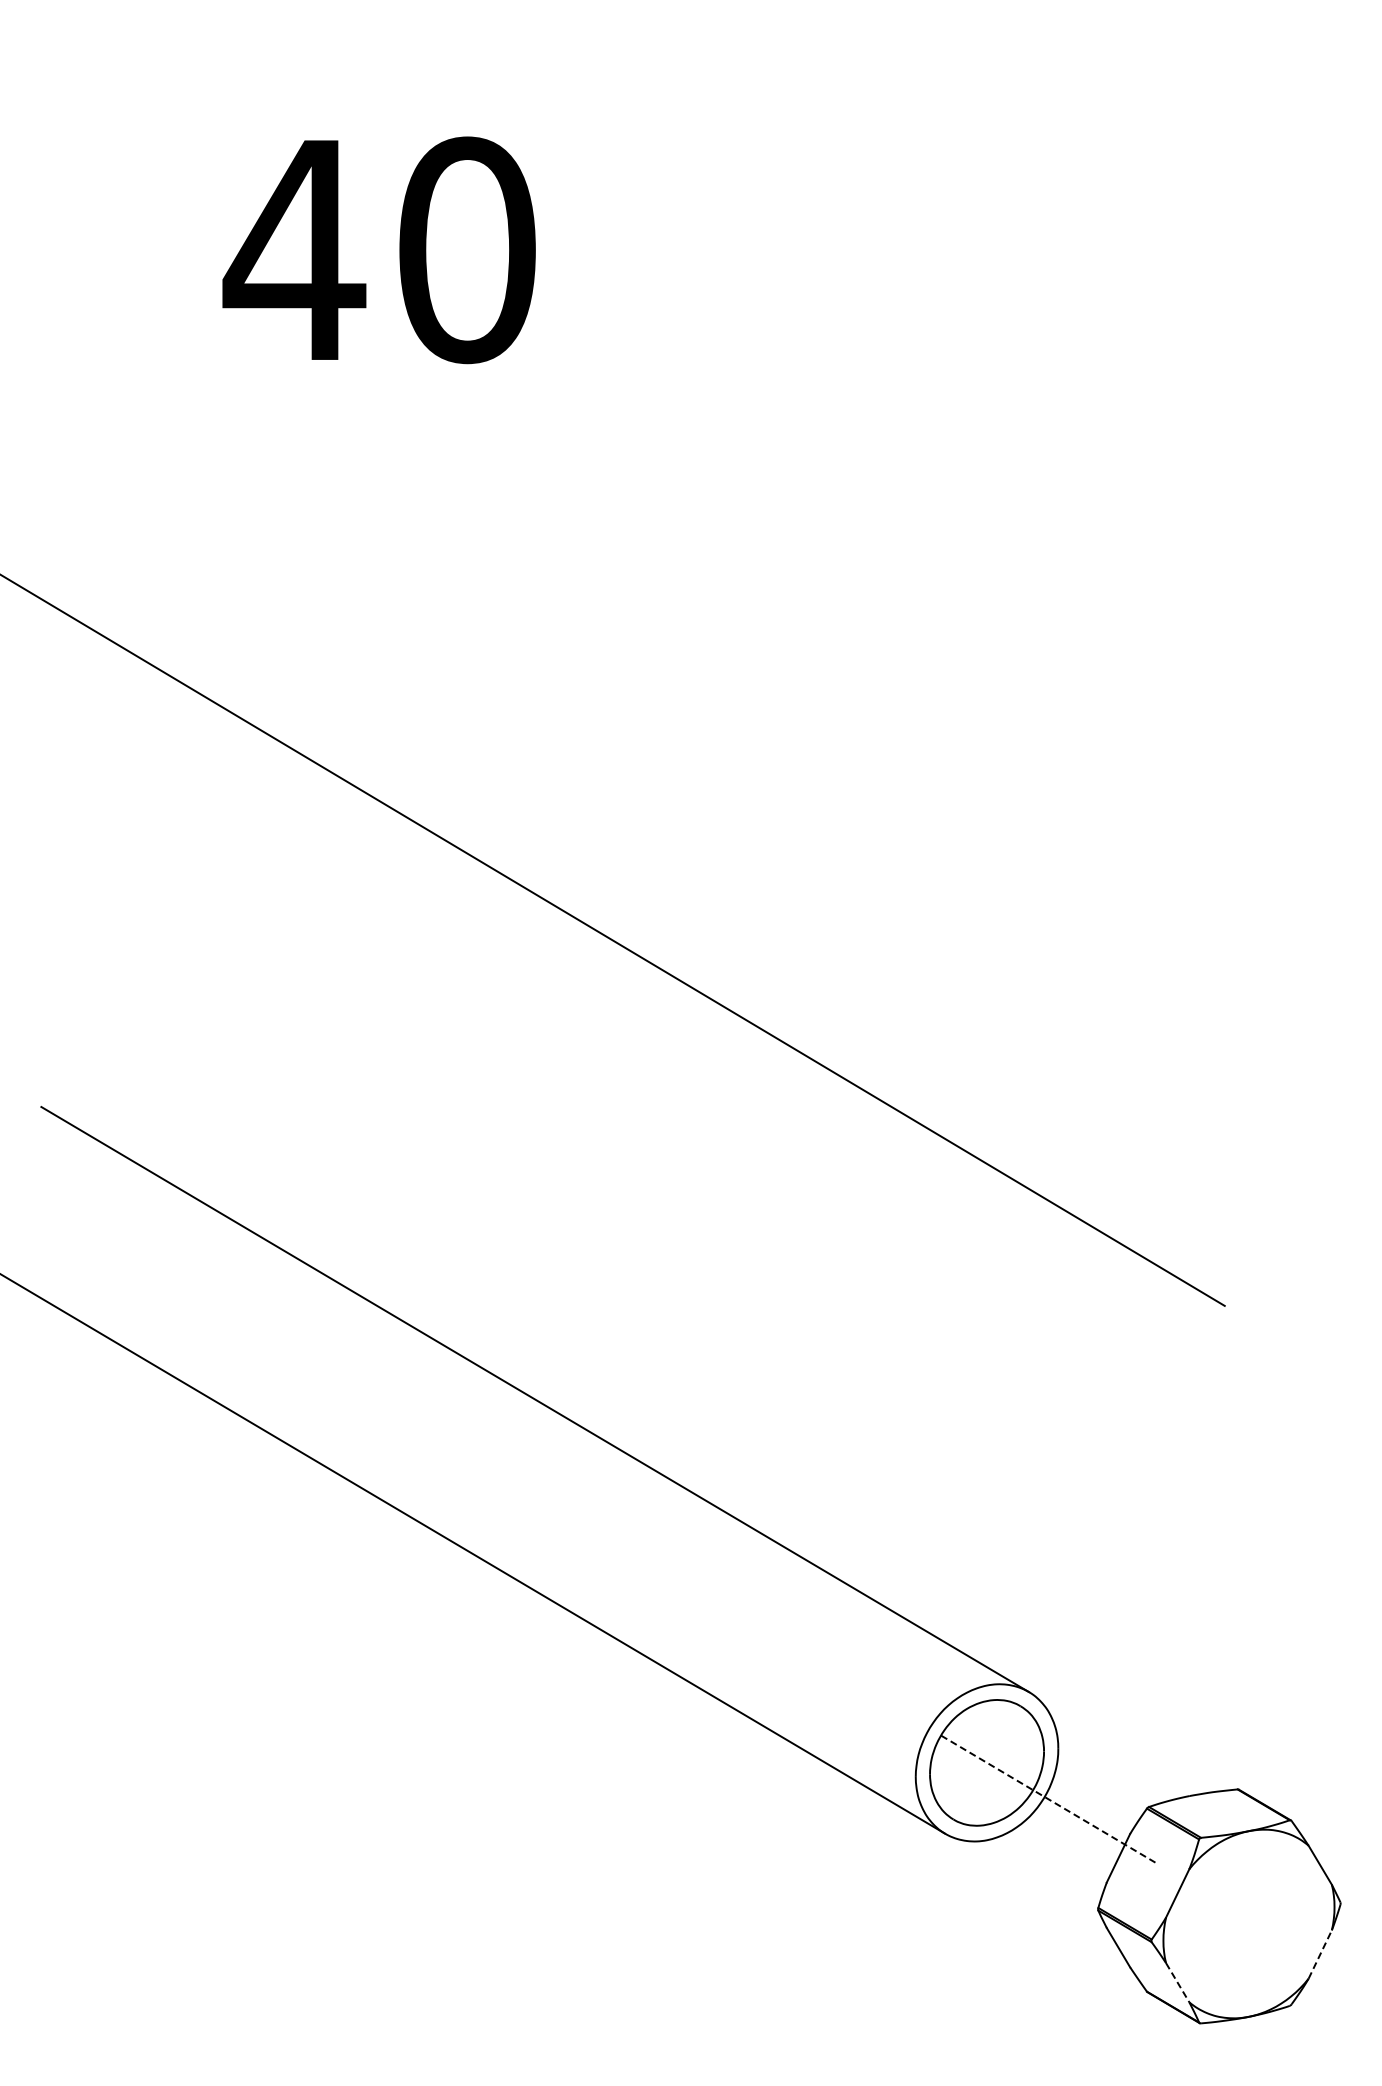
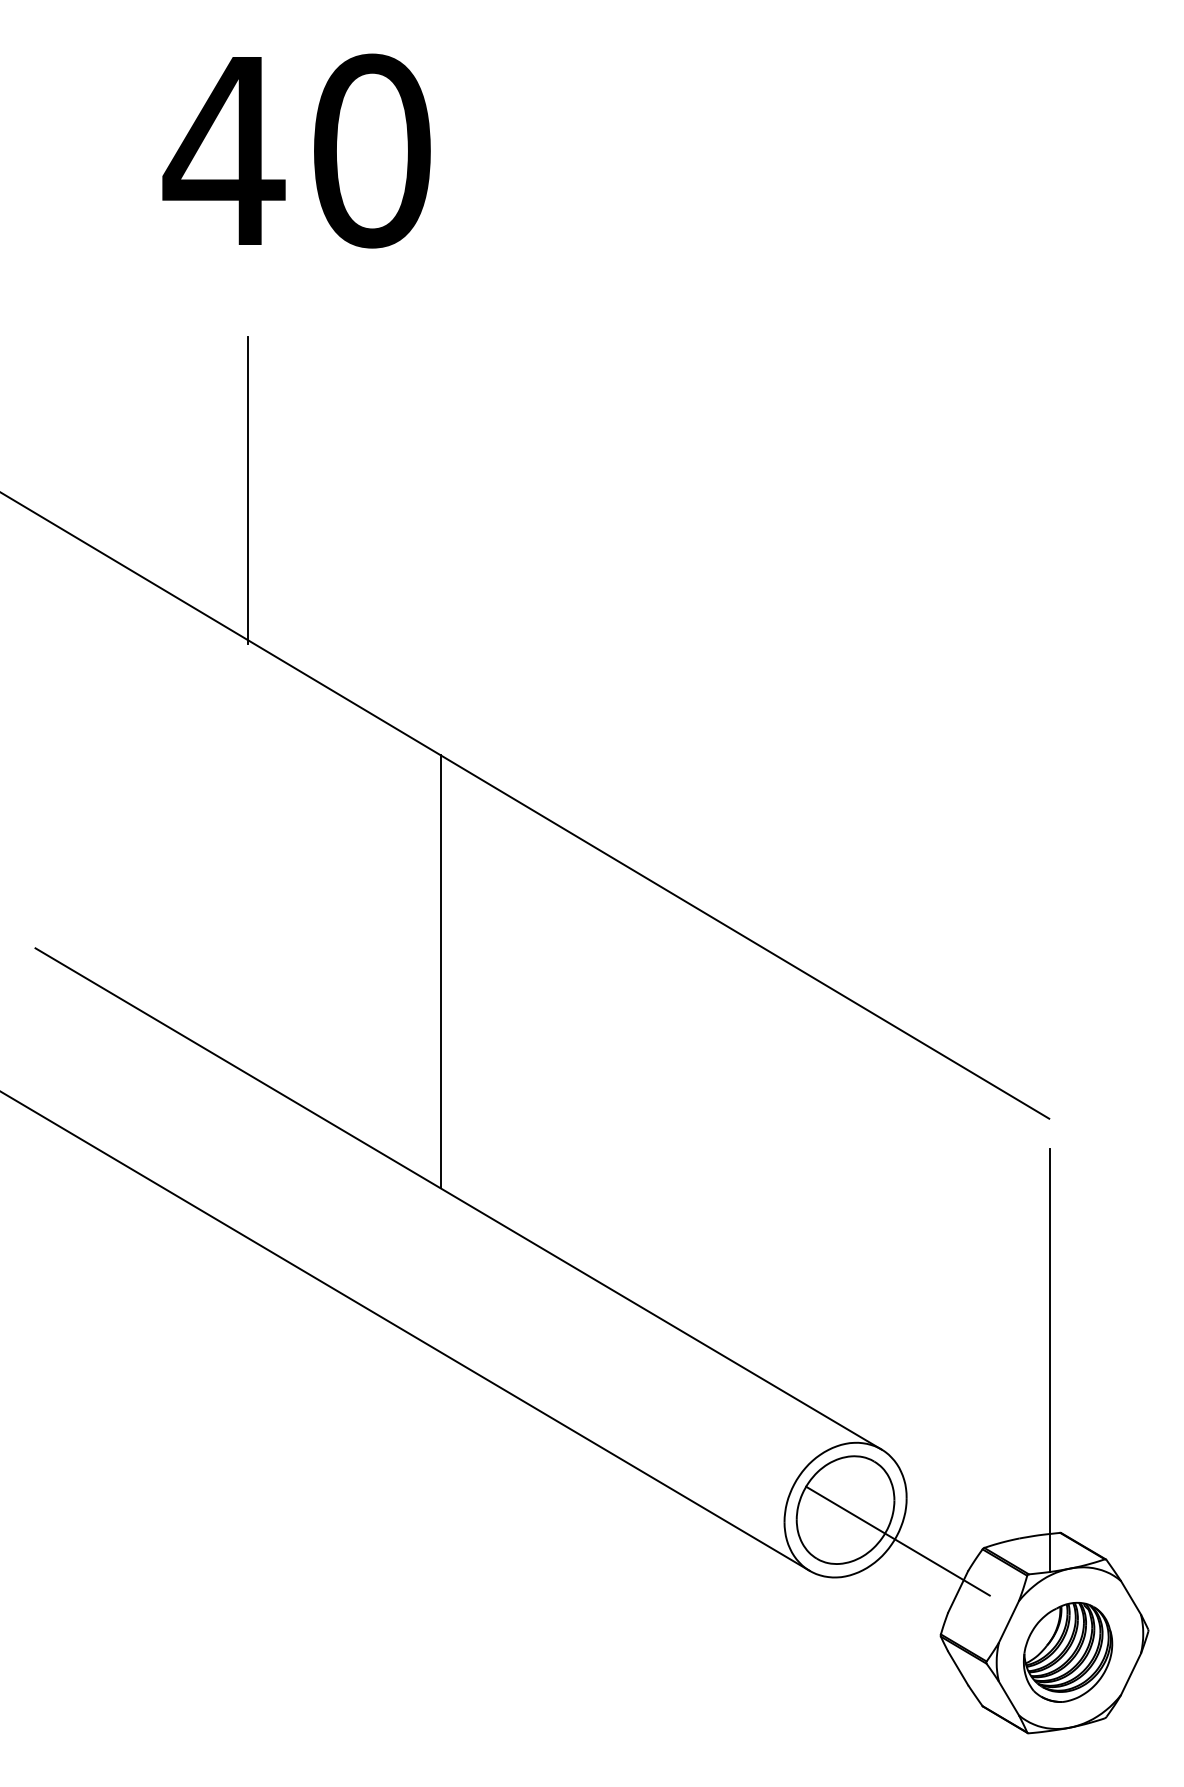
text: (378, 250) -> (296, 151), moved
line: (289, 572) -> (248, 490), added
line: (514, 1134) -> (440, 971), added
line: (1225, 1587) -> (1049, 1359), added
line: (1048, 1799) -> (898, 1541), dashed -> solid
part: (1246, 1928) -> (1067, 1652), added
line: (1320, 1954) -> (1131, 1674), dashed -> solid
line: (1177, 1982) -> (1008, 1698), dashed -> solid

